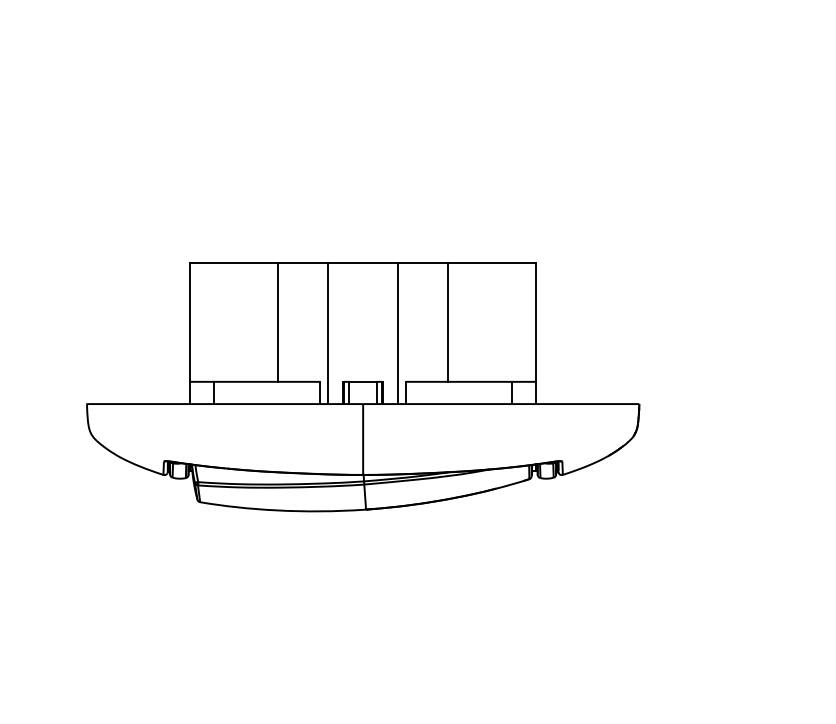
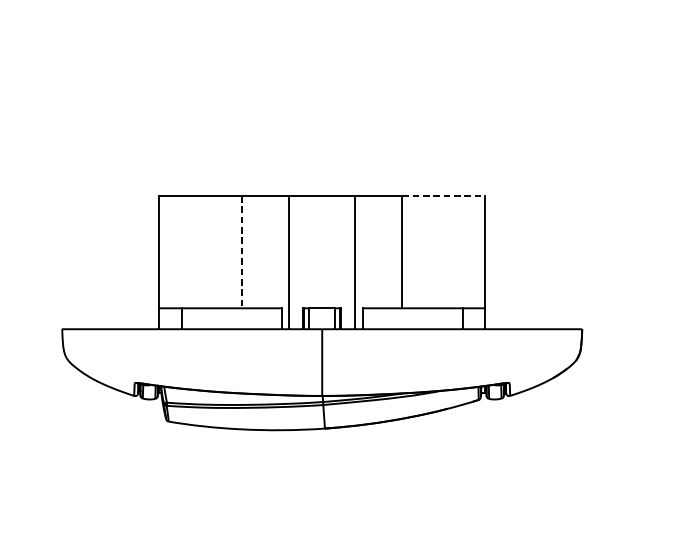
line: (492, 262) -> (443, 195), solid -> dashed
line: (278, 322) -> (242, 252), solid -> dashed

